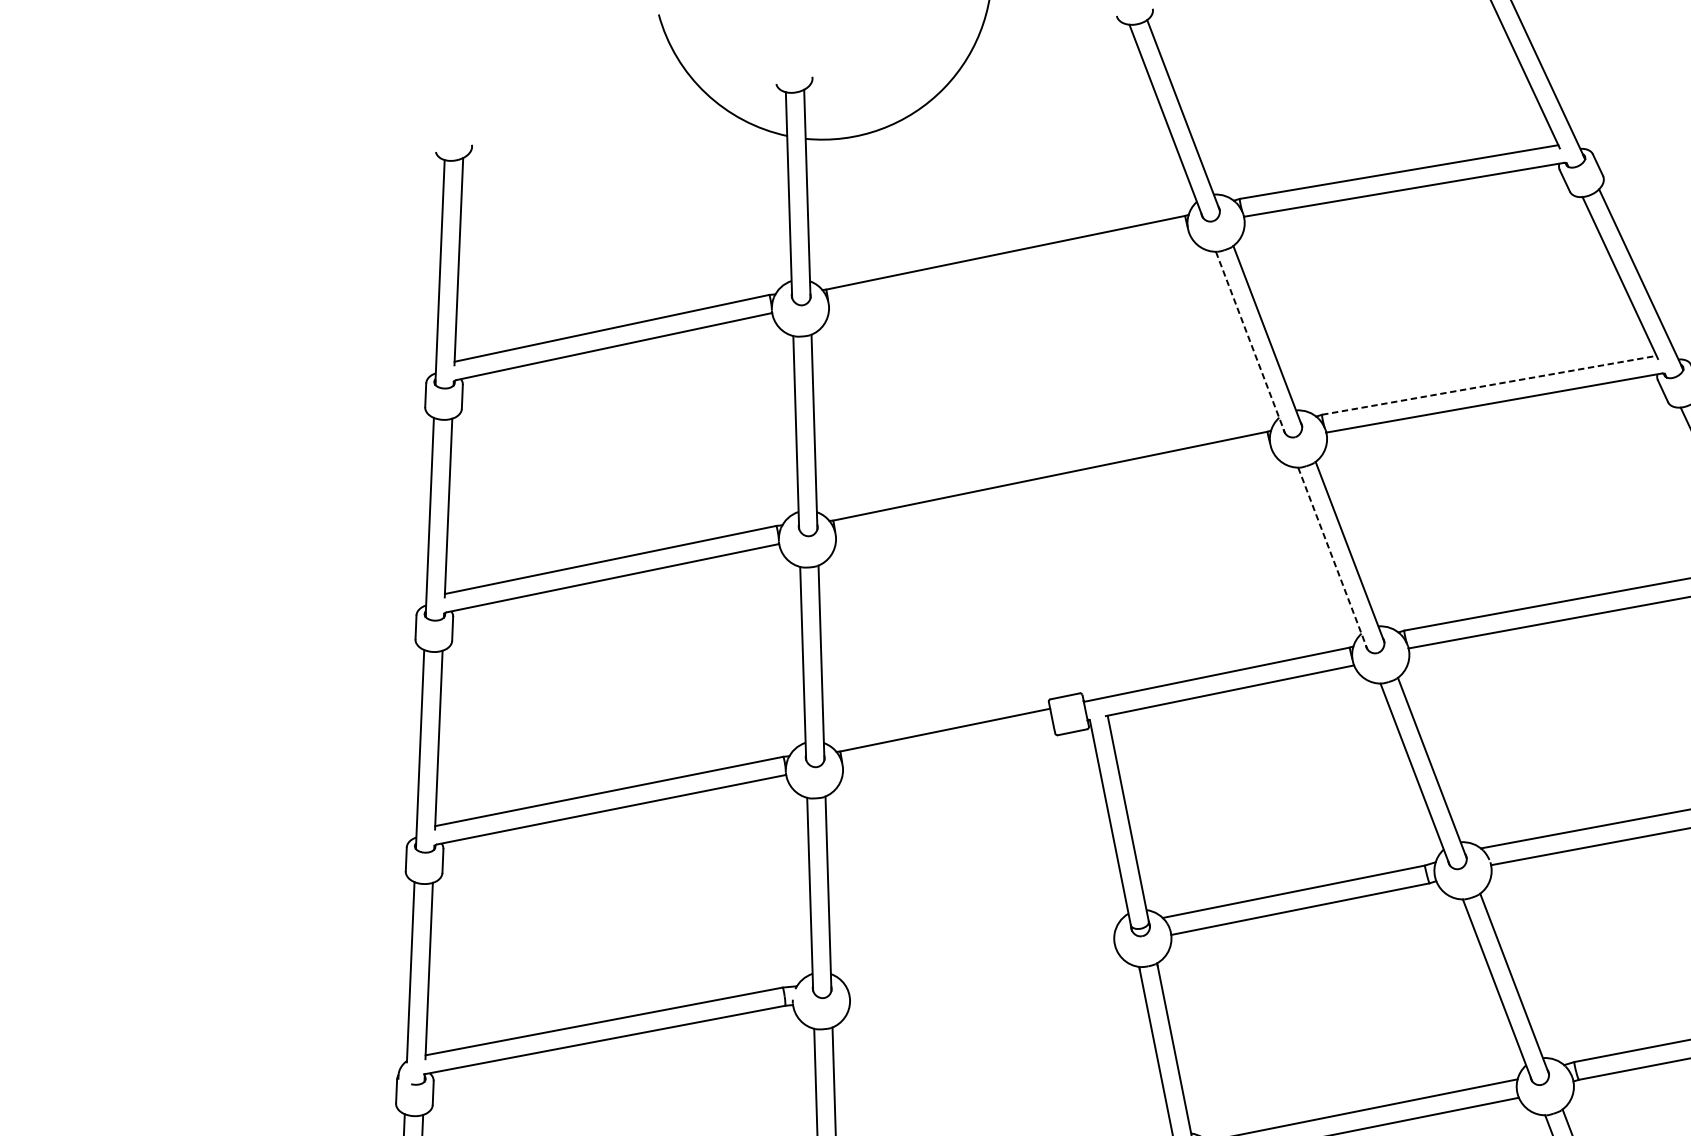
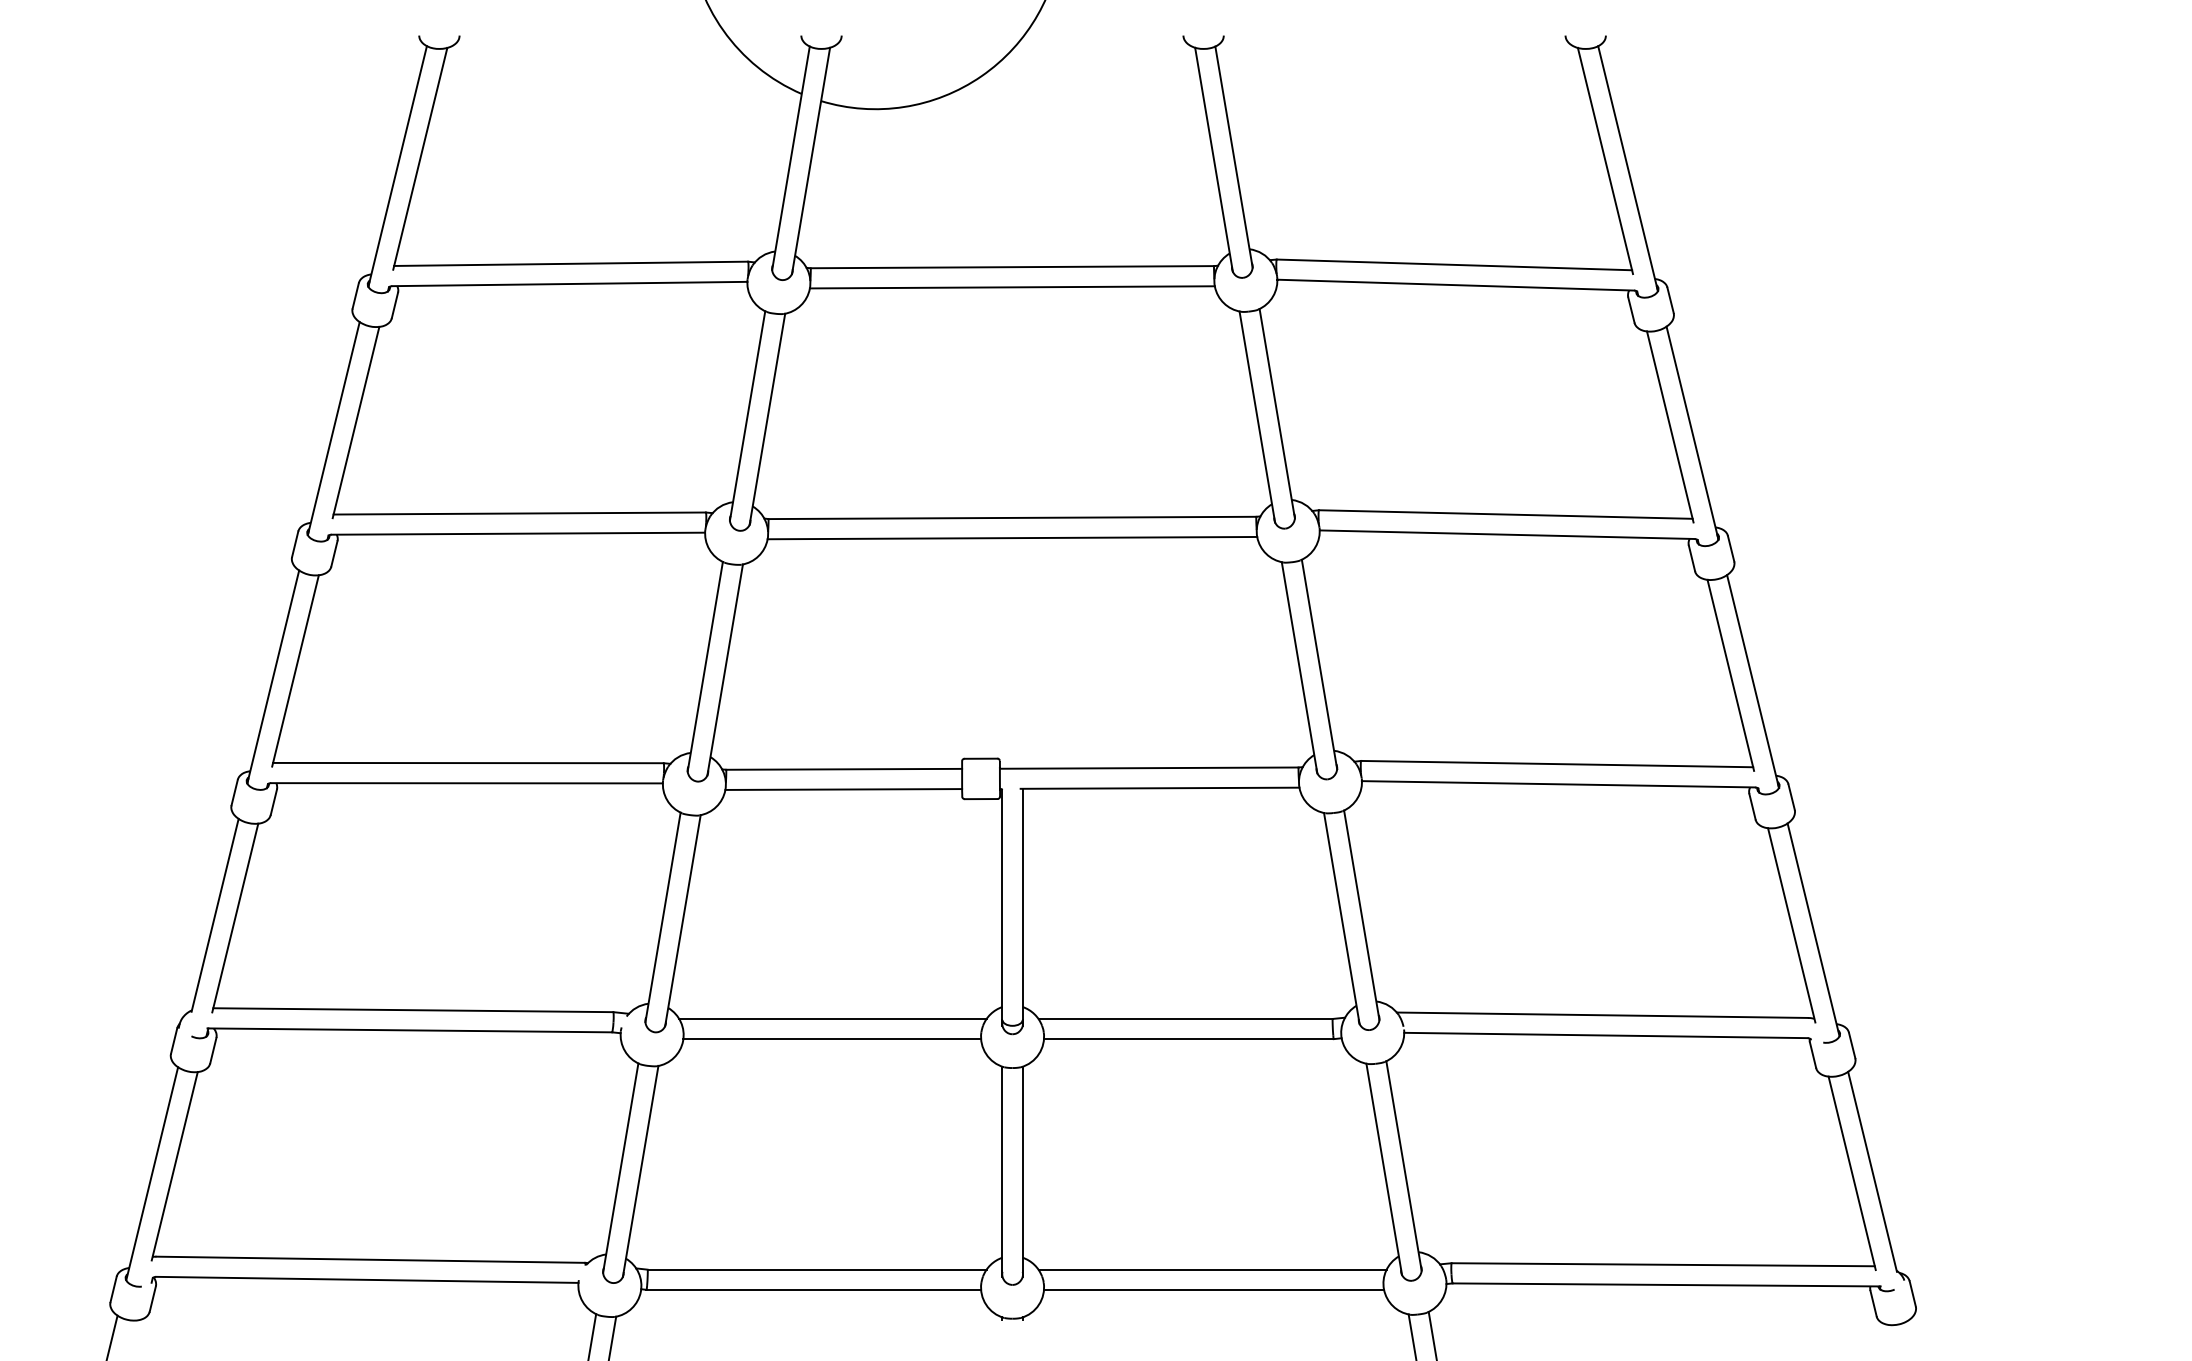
line: (1008, 271) -> (1011, 287), added
line: (1250, 343) -> (1257, 417), dashed -> solid
line: (1489, 385) -> (1505, 514), dashed -> solid
line: (1053, 493) -> (1012, 537), added
line: (1332, 559) -> (1299, 668), dashed -> solid
line: (948, 748) -> (843, 789), added
line: (979, 954) -> (832, 1018), added
line: (982, 972) -> (832, 1039), added

